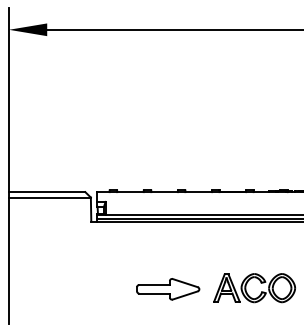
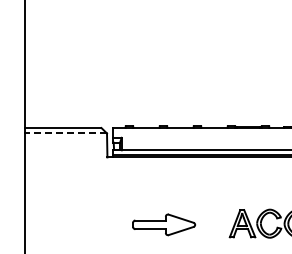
line: (49, 197) -> (65, 133), solid -> dashed
part: (168, 289) -> (164, 225), moved

